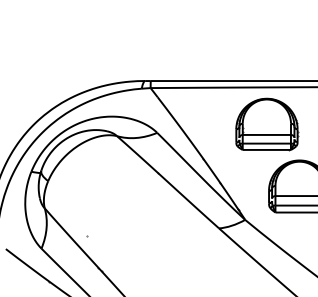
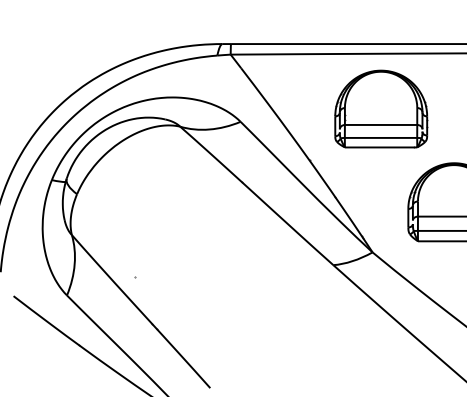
part: (267, 124) -> (382, 109), moved

